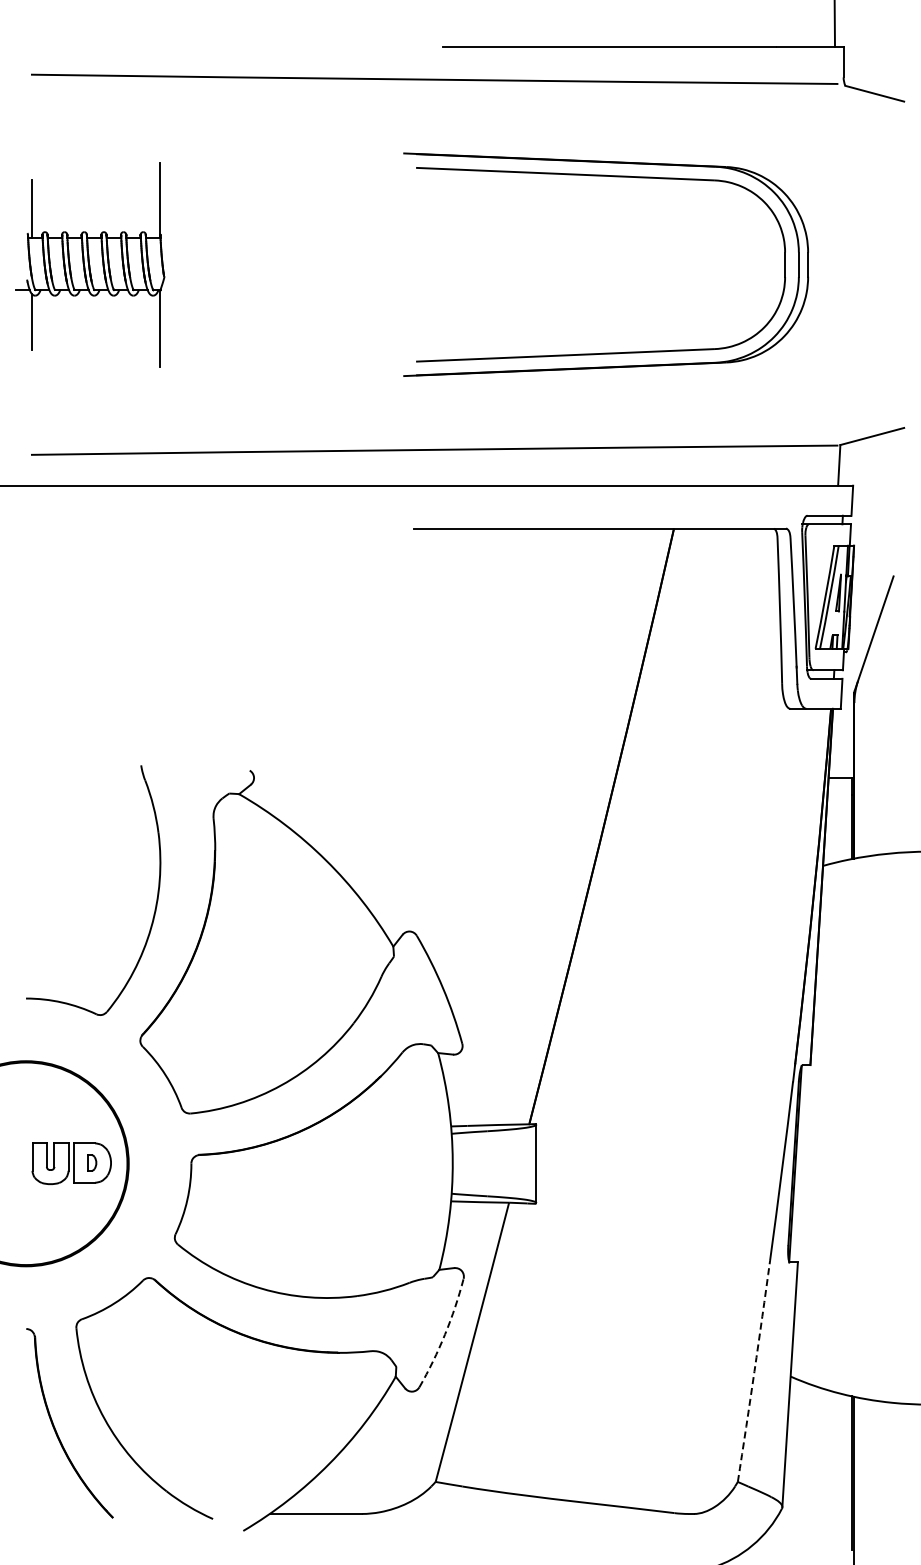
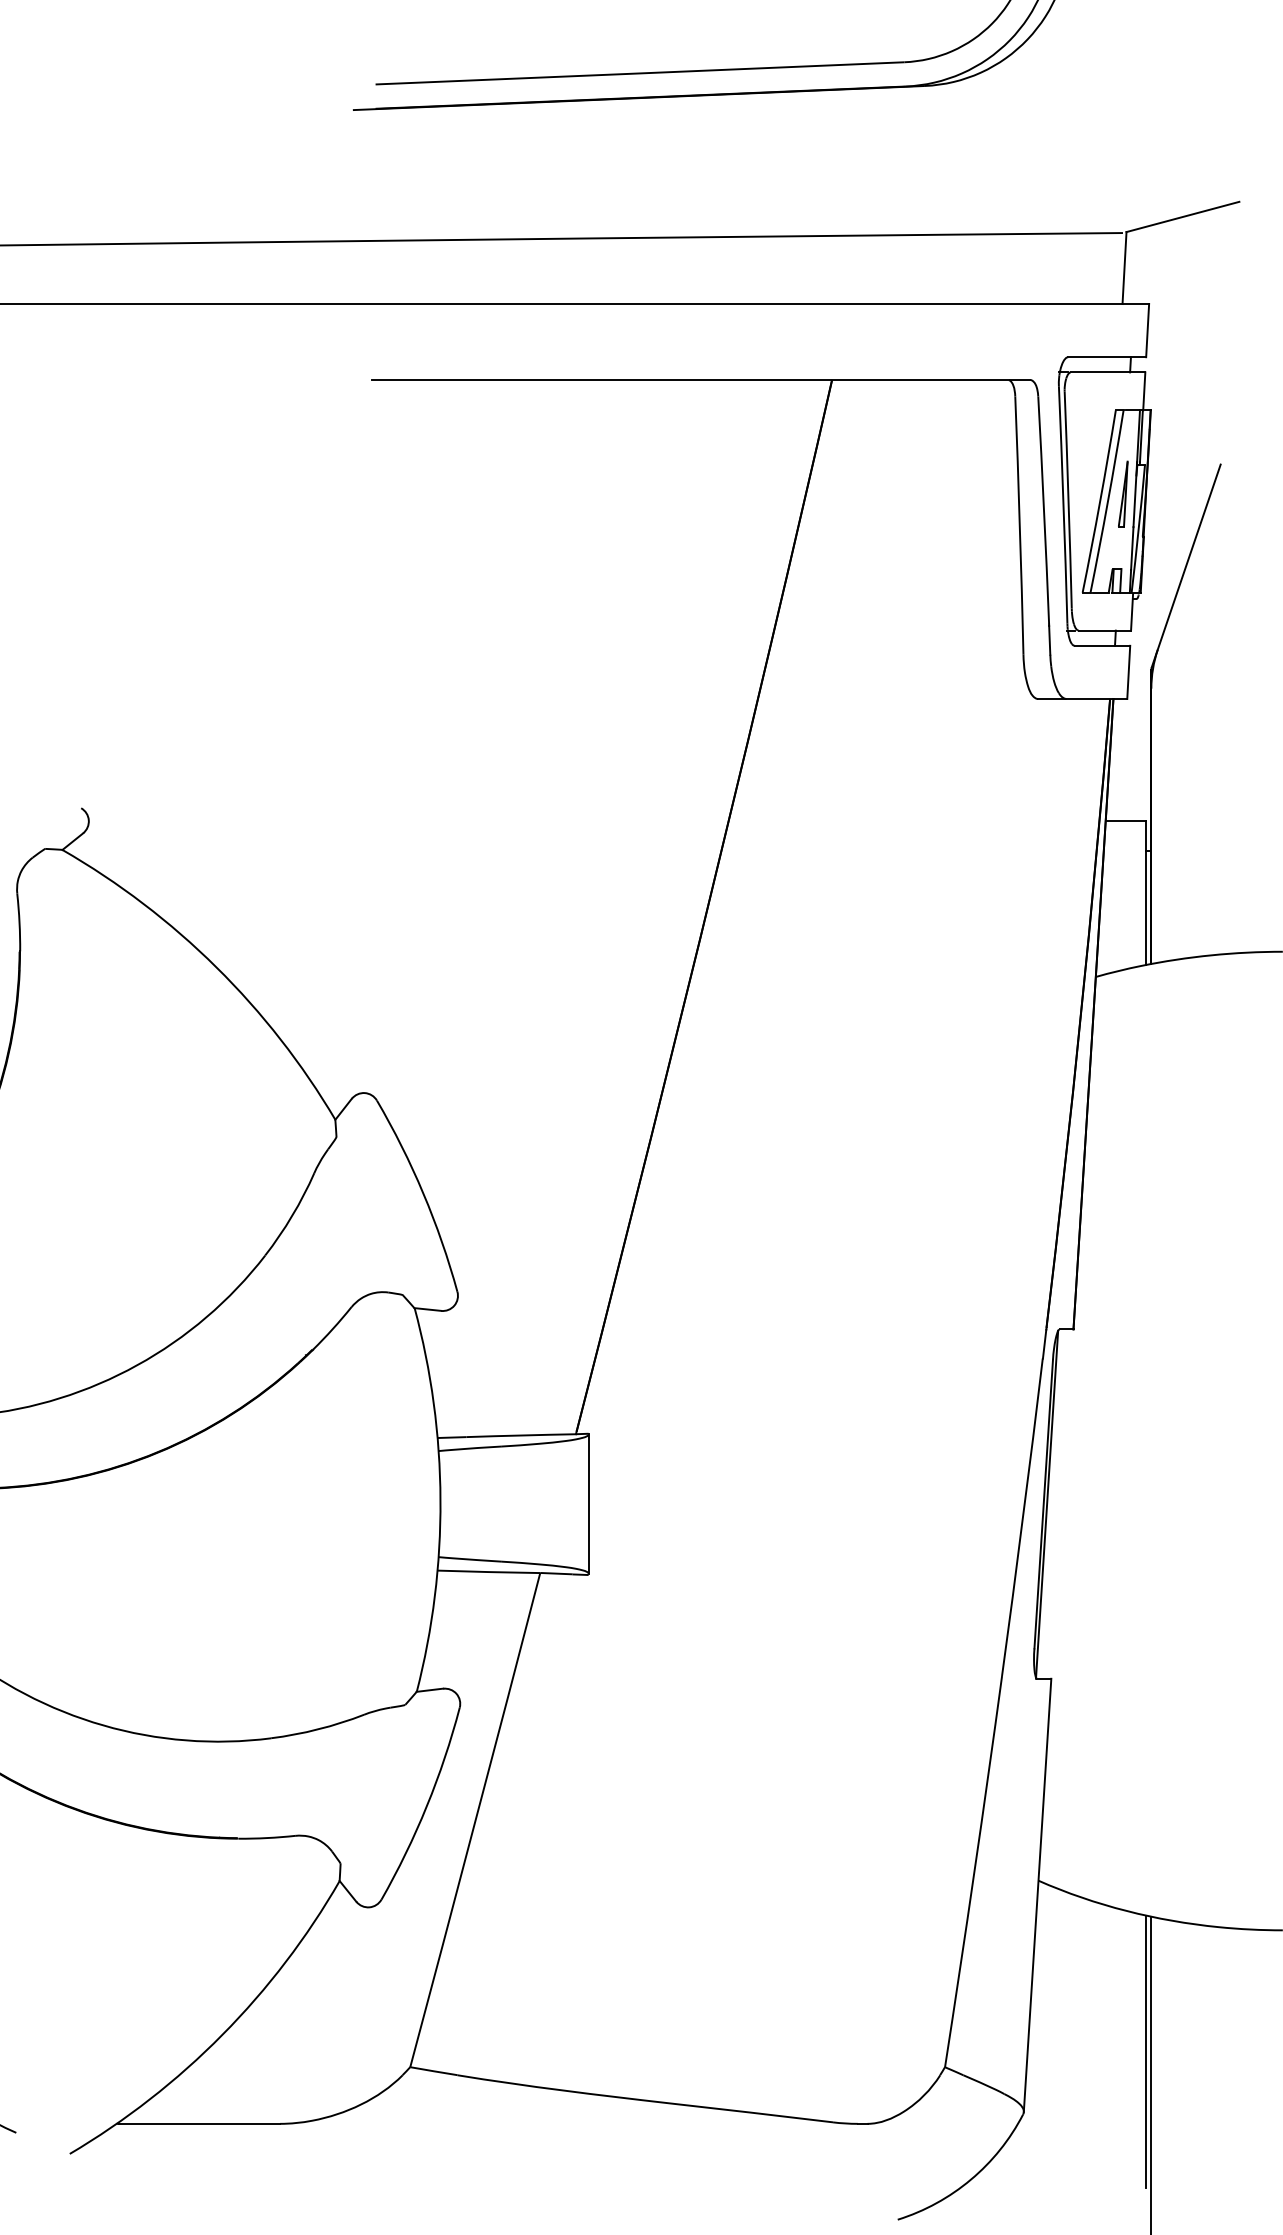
arc: (445, 1334) -> (427, 1806), dashed -> solid
arc: (754, 1371) -> (974, 1871), dashed -> solid

